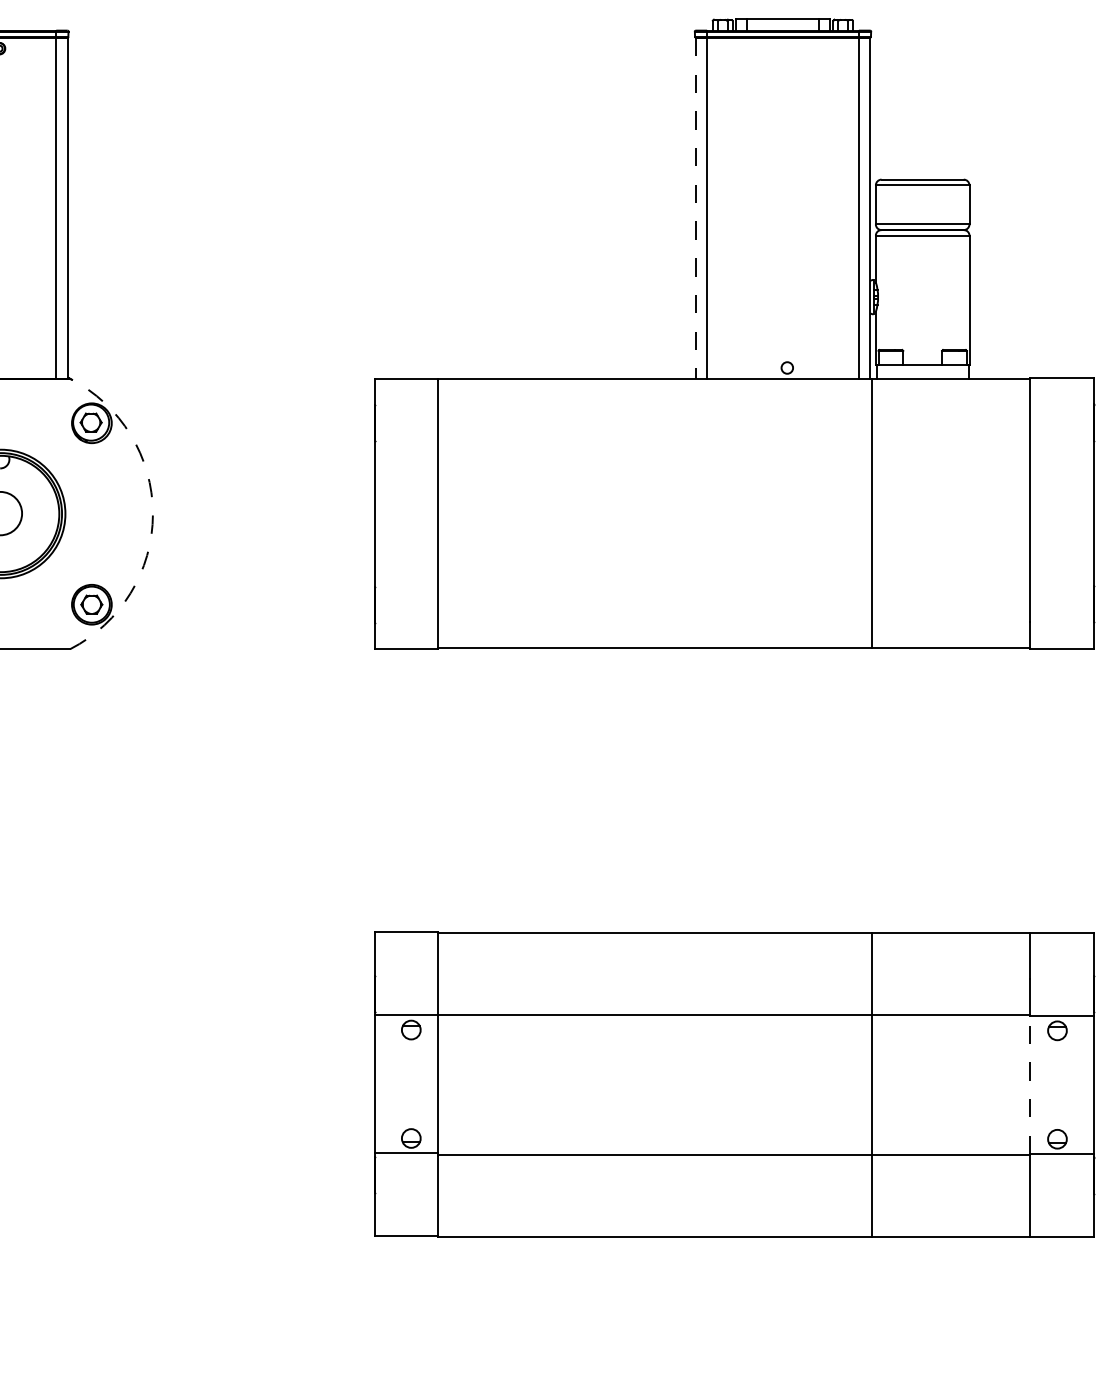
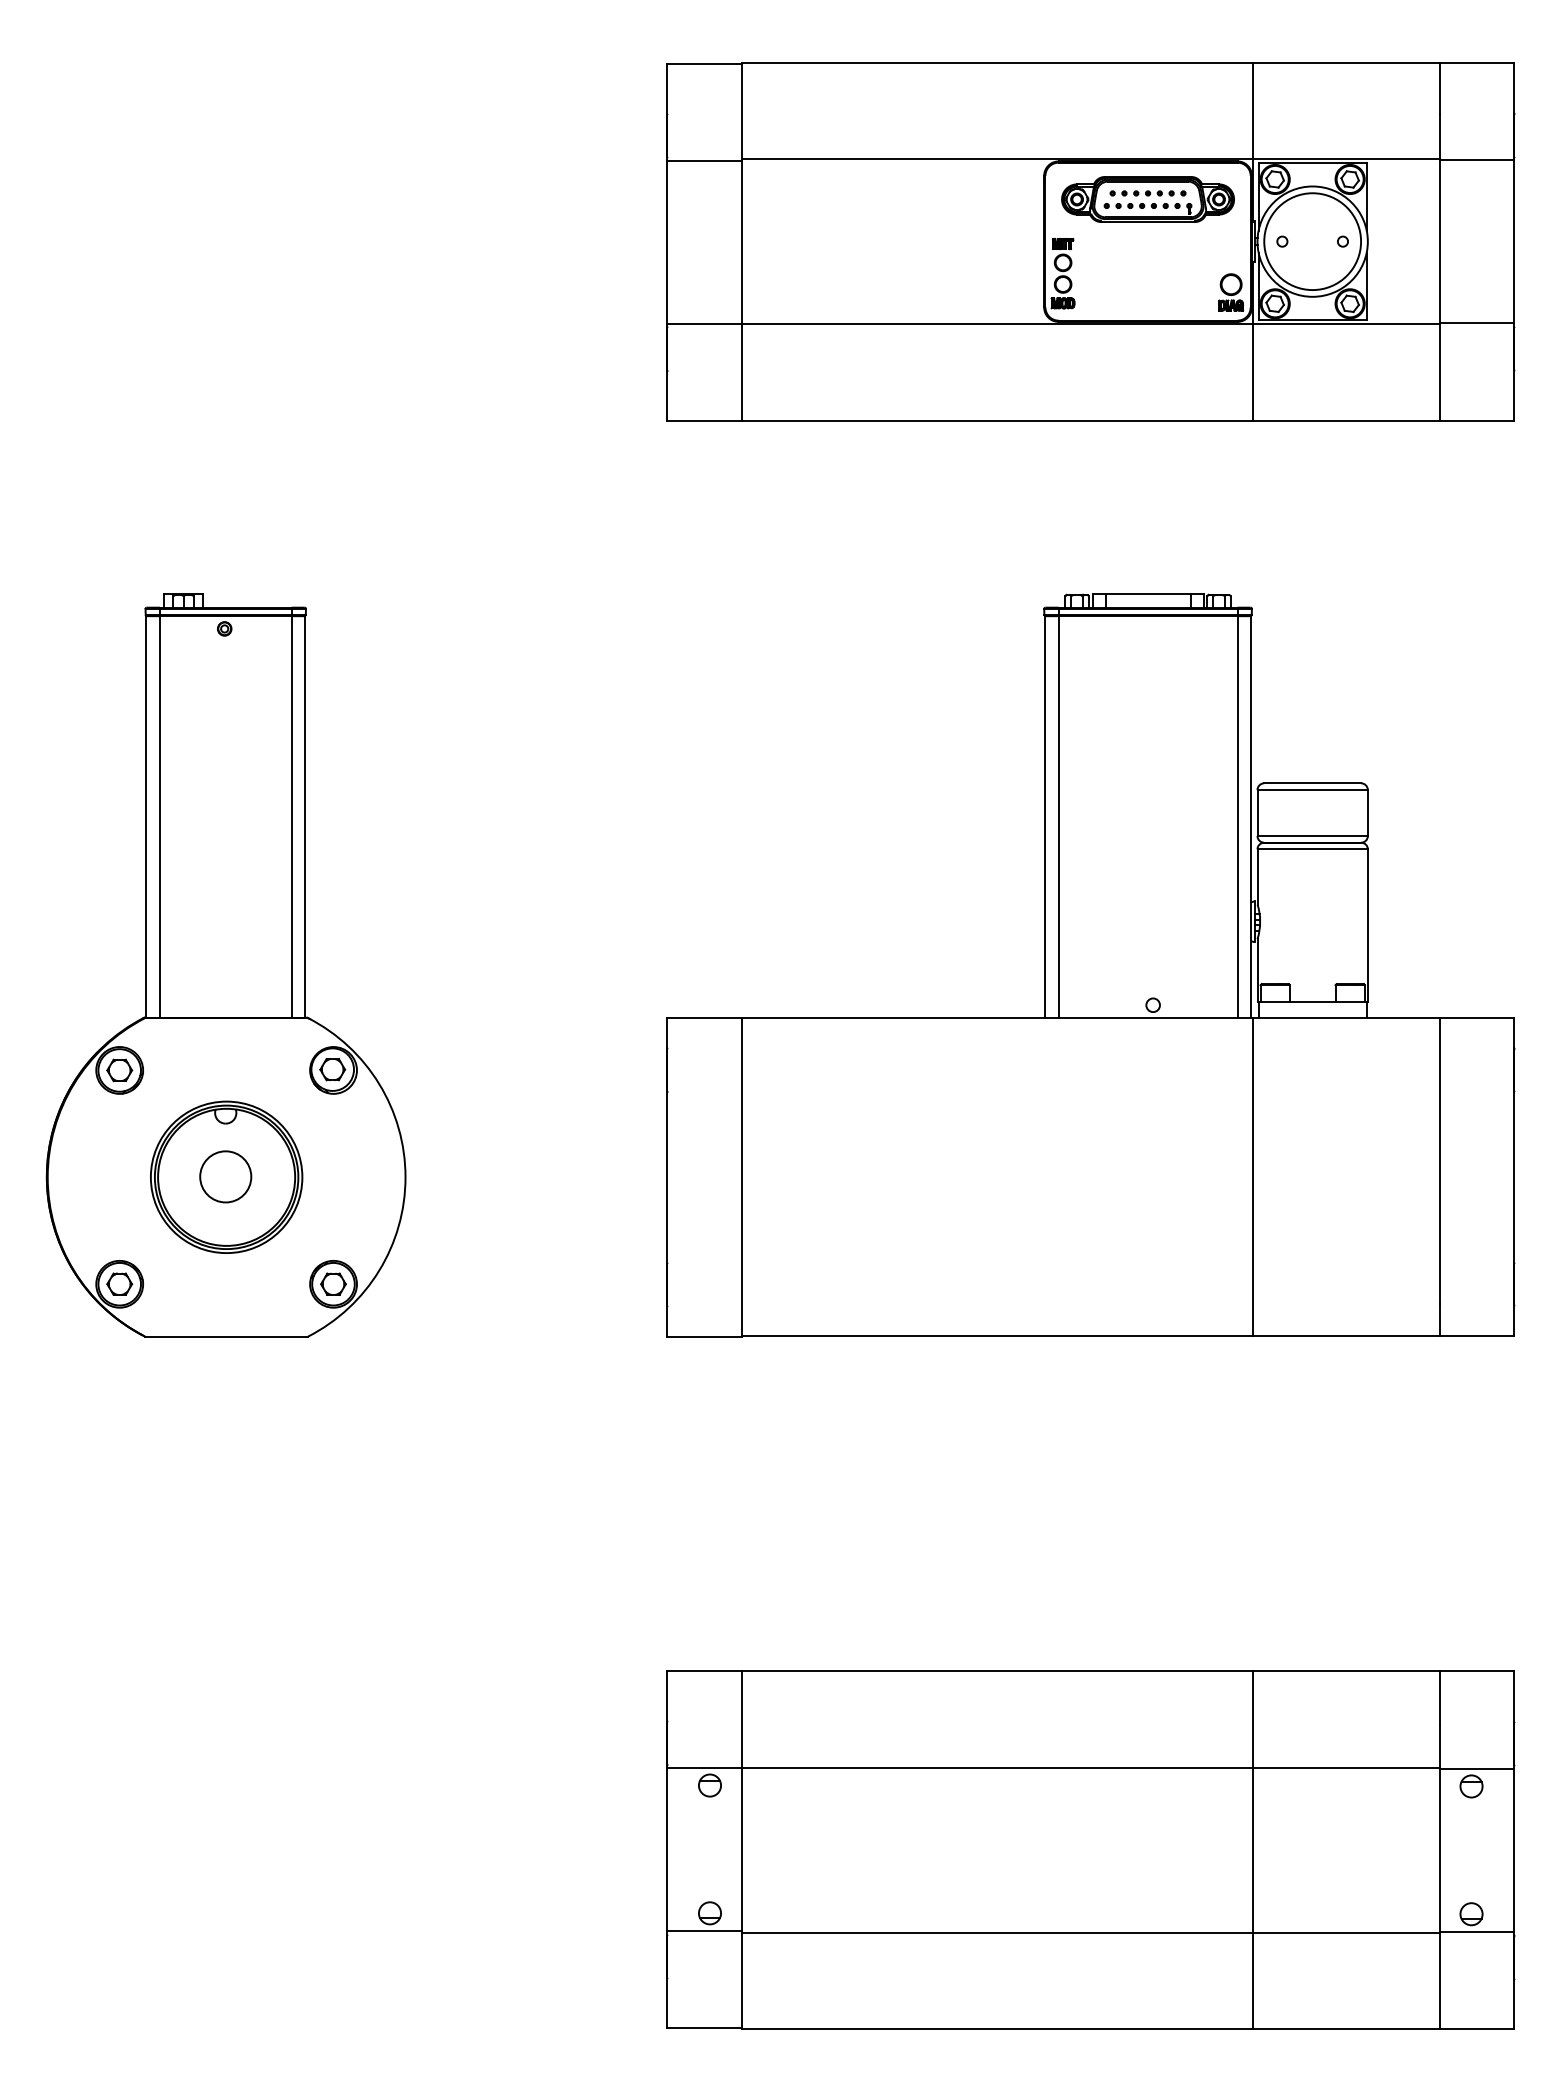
line: (695, 208) -> (1044, 817), dashed -> solid
arc: (152, 514) -> (405, 1177), dashed -> solid
line: (1030, 1084) -> (1439, 1849), dashed -> solid

